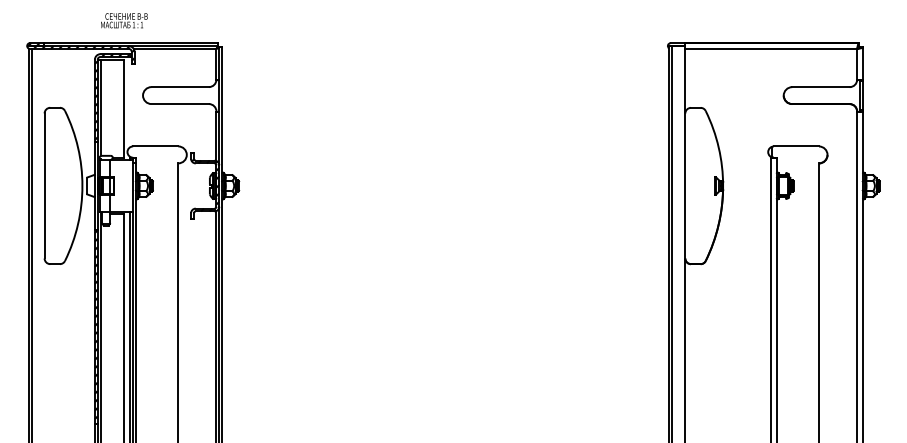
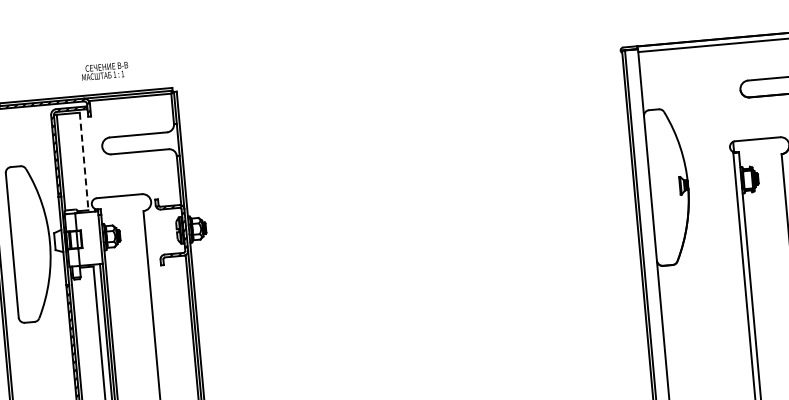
text: (124, 20) -> (105, 71), moved
line: (123, 108) -> (83, 161), solid -> dashed

